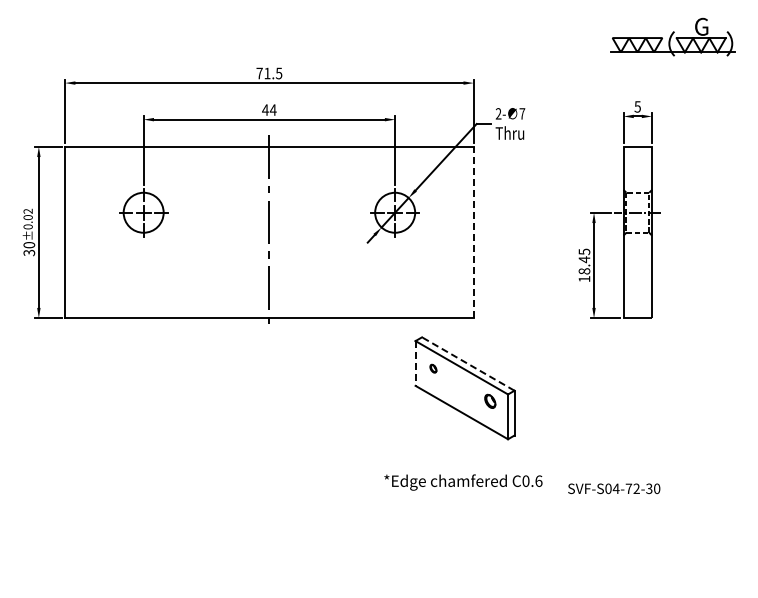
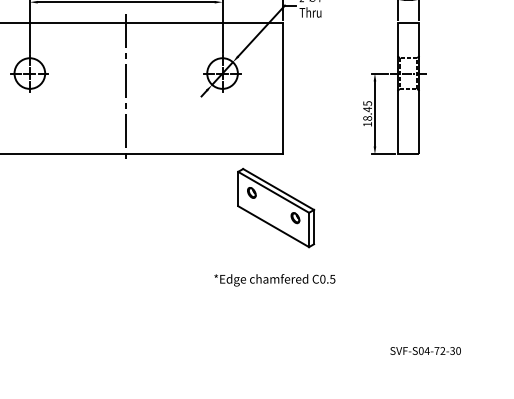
line: (473, 232) -> (282, 88), dashed -> solid
line: (415, 363) -> (238, 189), dashed -> solid
line: (467, 363) -> (278, 189), dashed -> solid
part: (433, 368) -> (251, 192), size x1.67
text: (538, 480) -> (332, 278), C0.6 -> C0.5
text: (614, 488) -> (425, 350), moved

